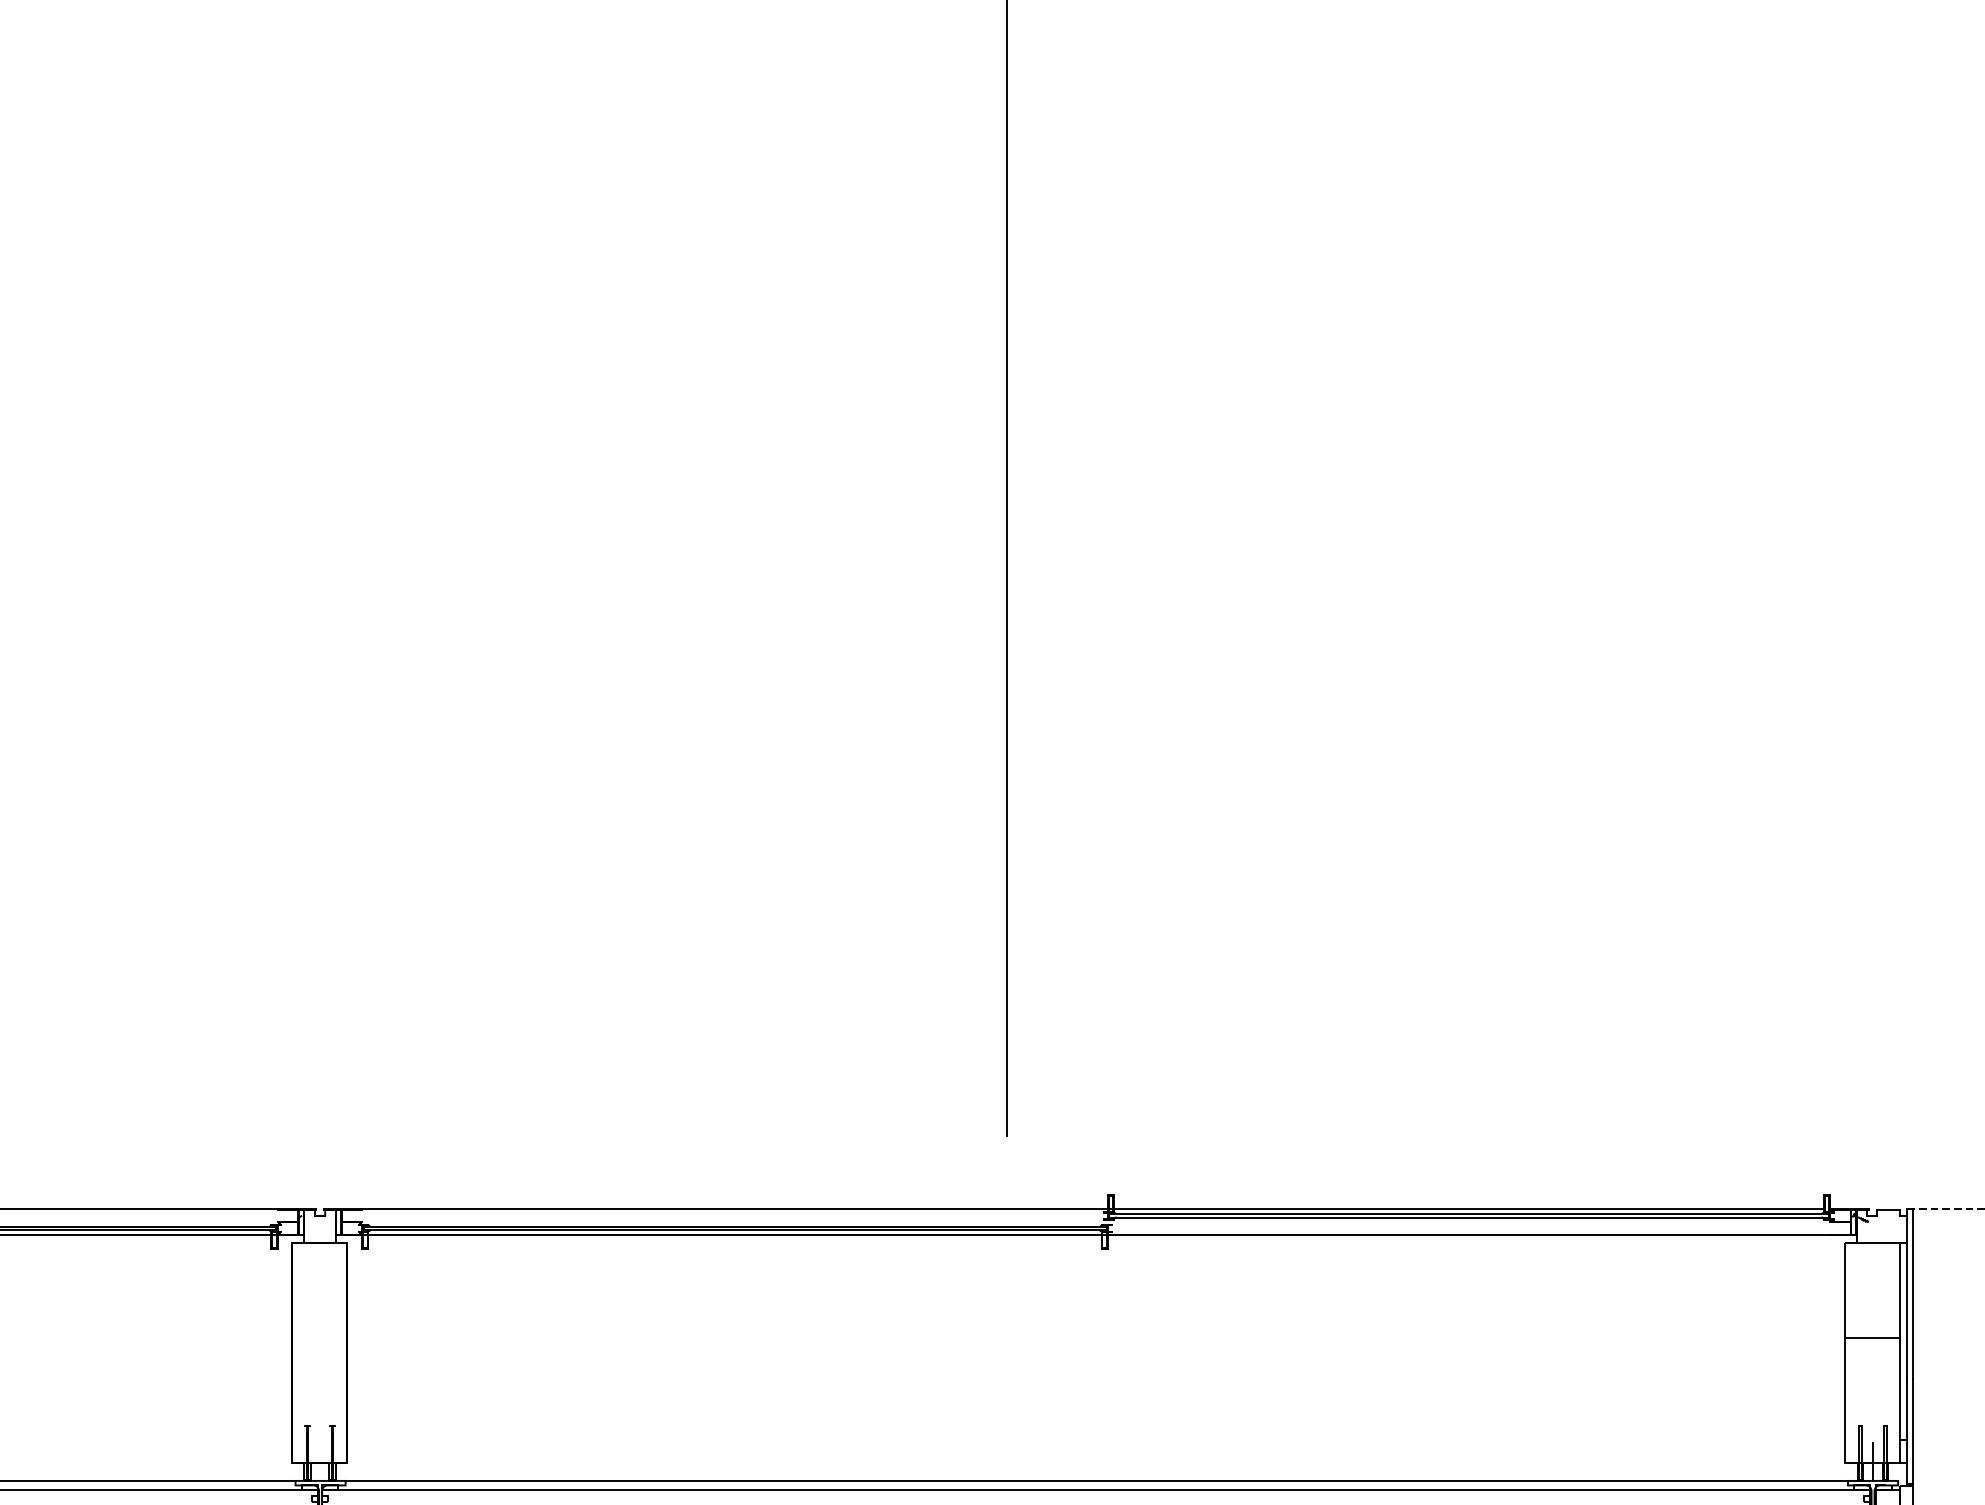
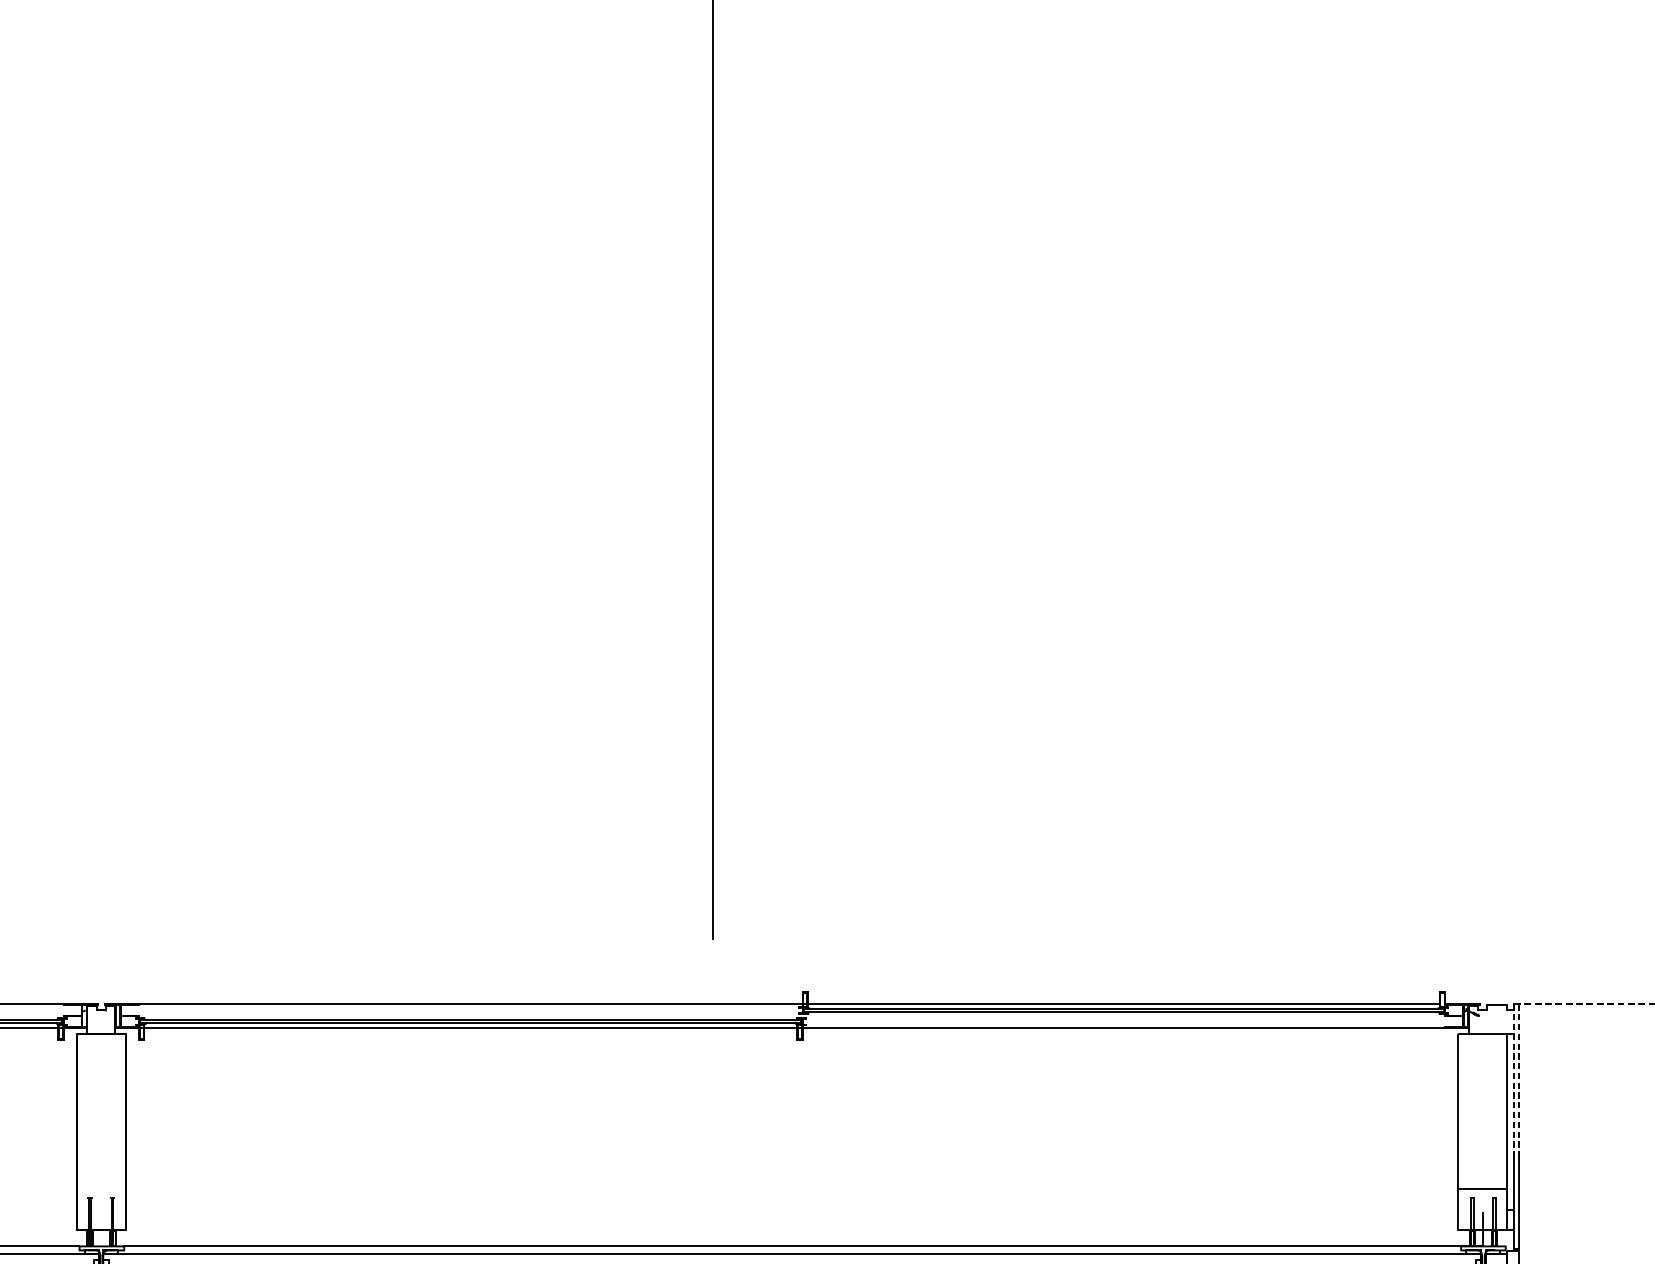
line: (1907, 1293) -> (1514, 1079), solid -> dashed
line: (1913, 1293) -> (1519, 1079), solid -> dashed
line: (1871, 1338) -> (1482, 1189), moved

